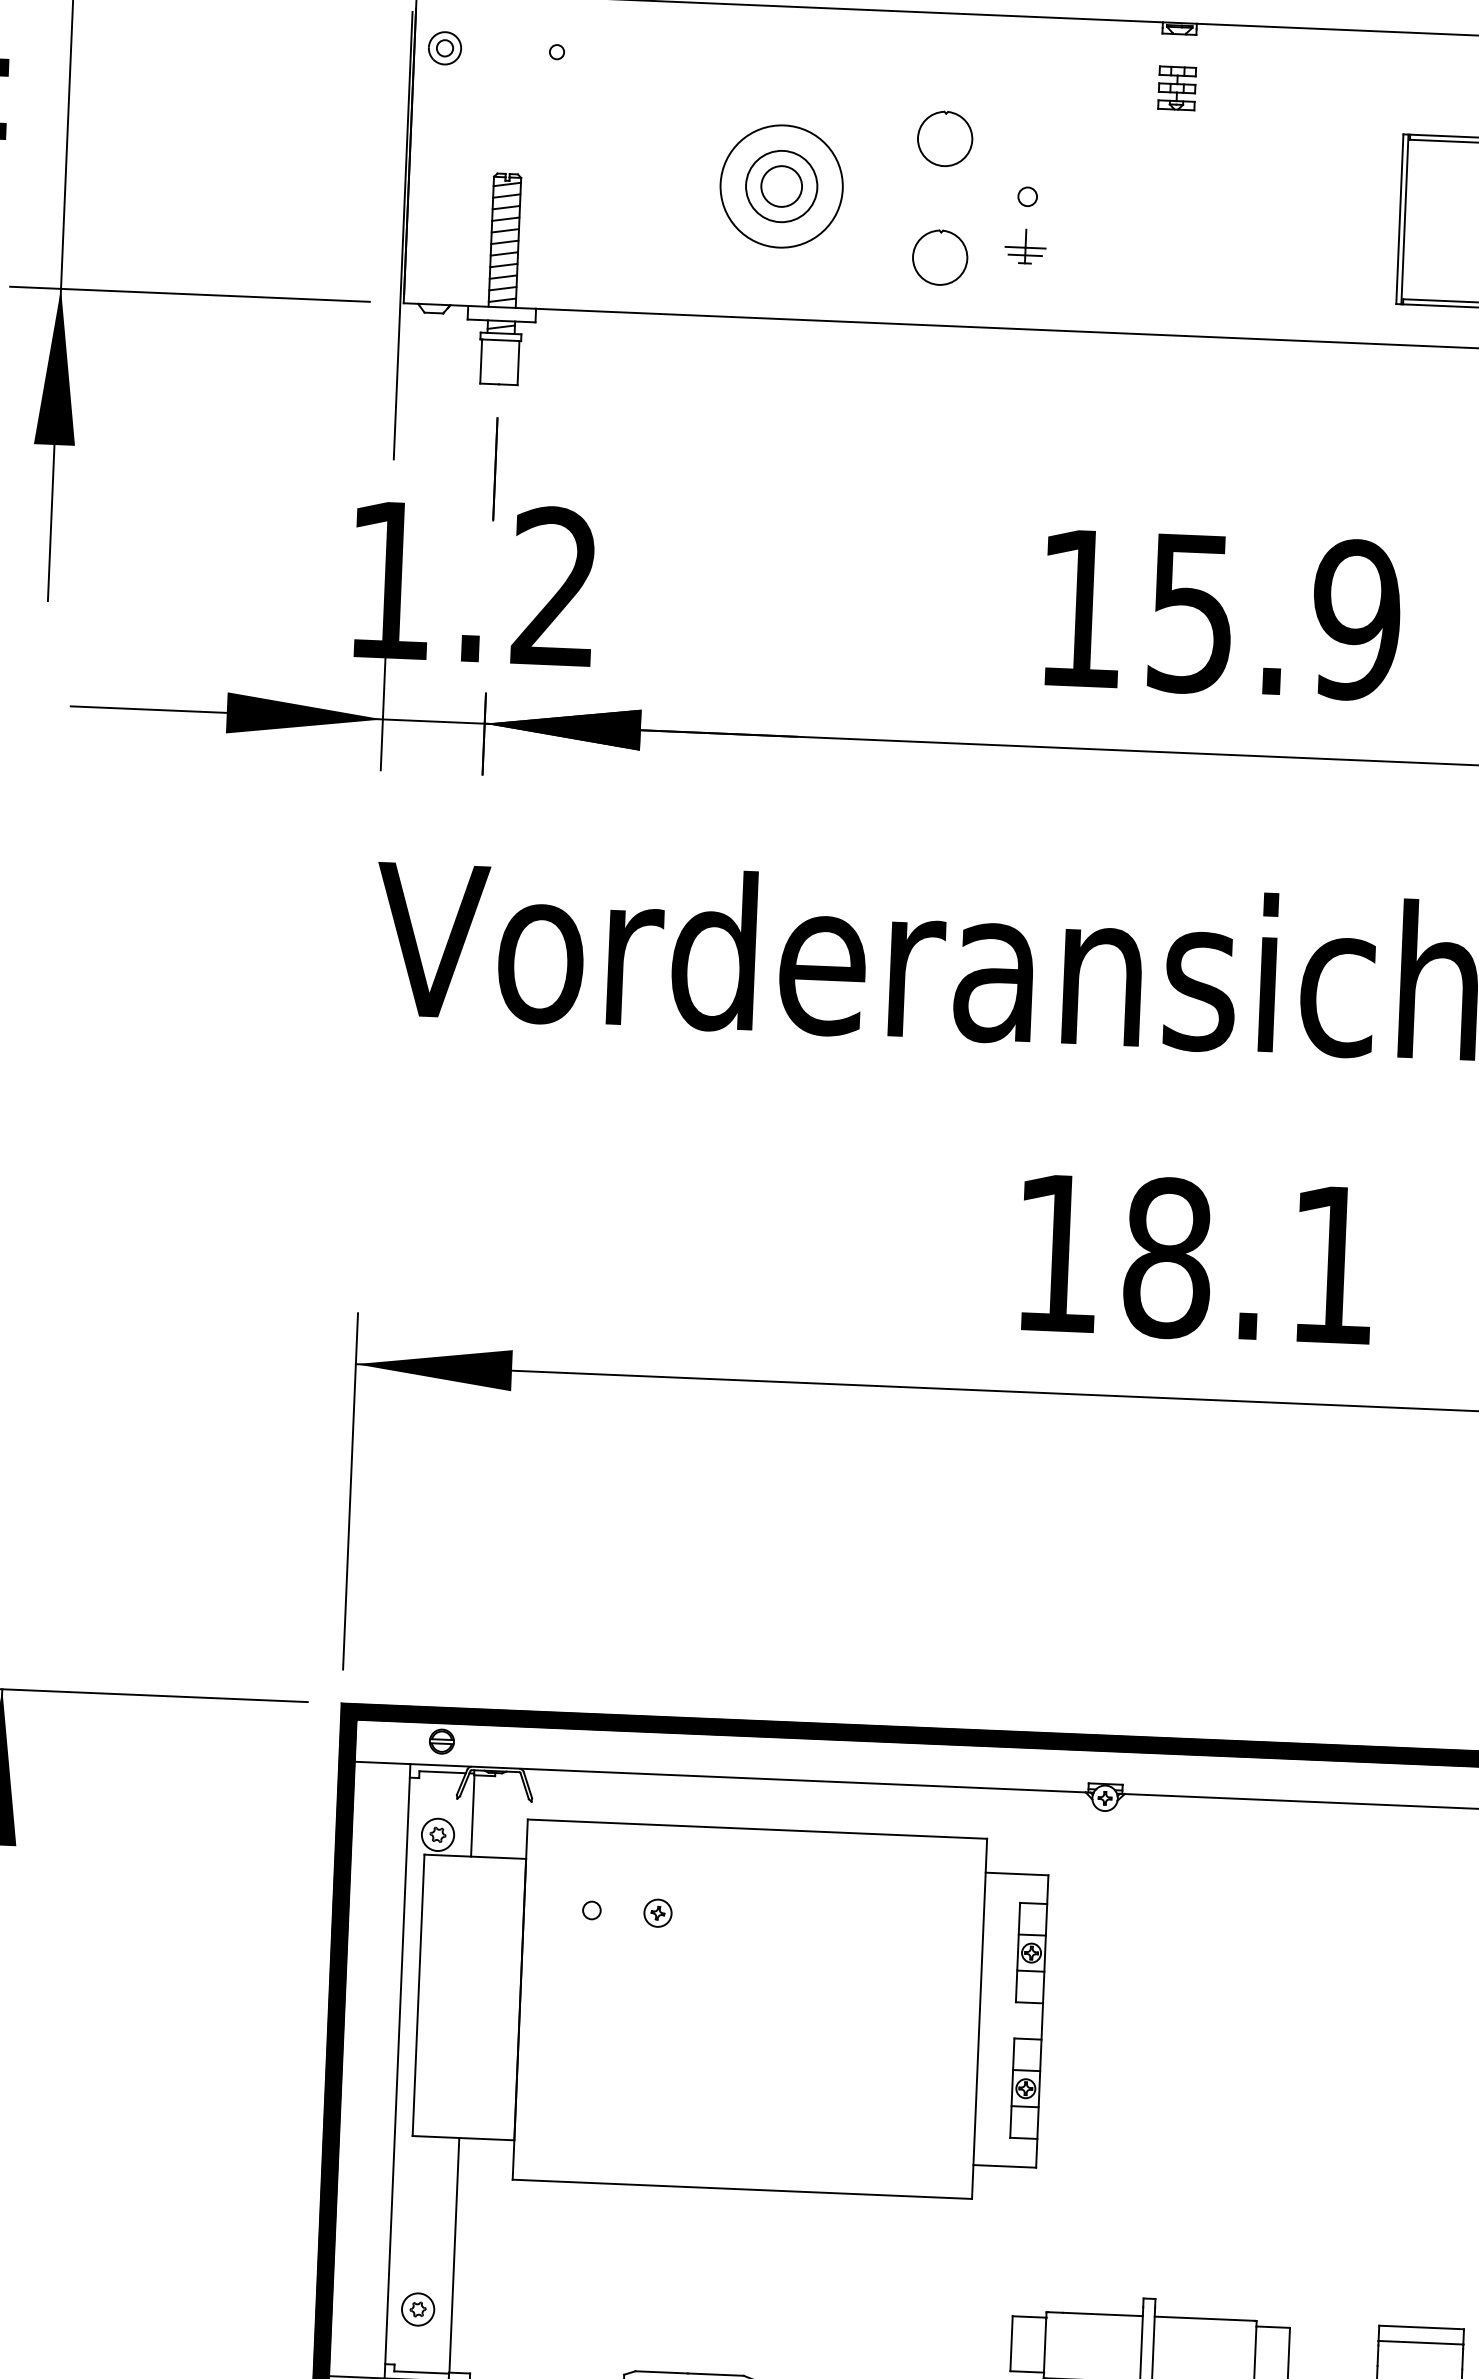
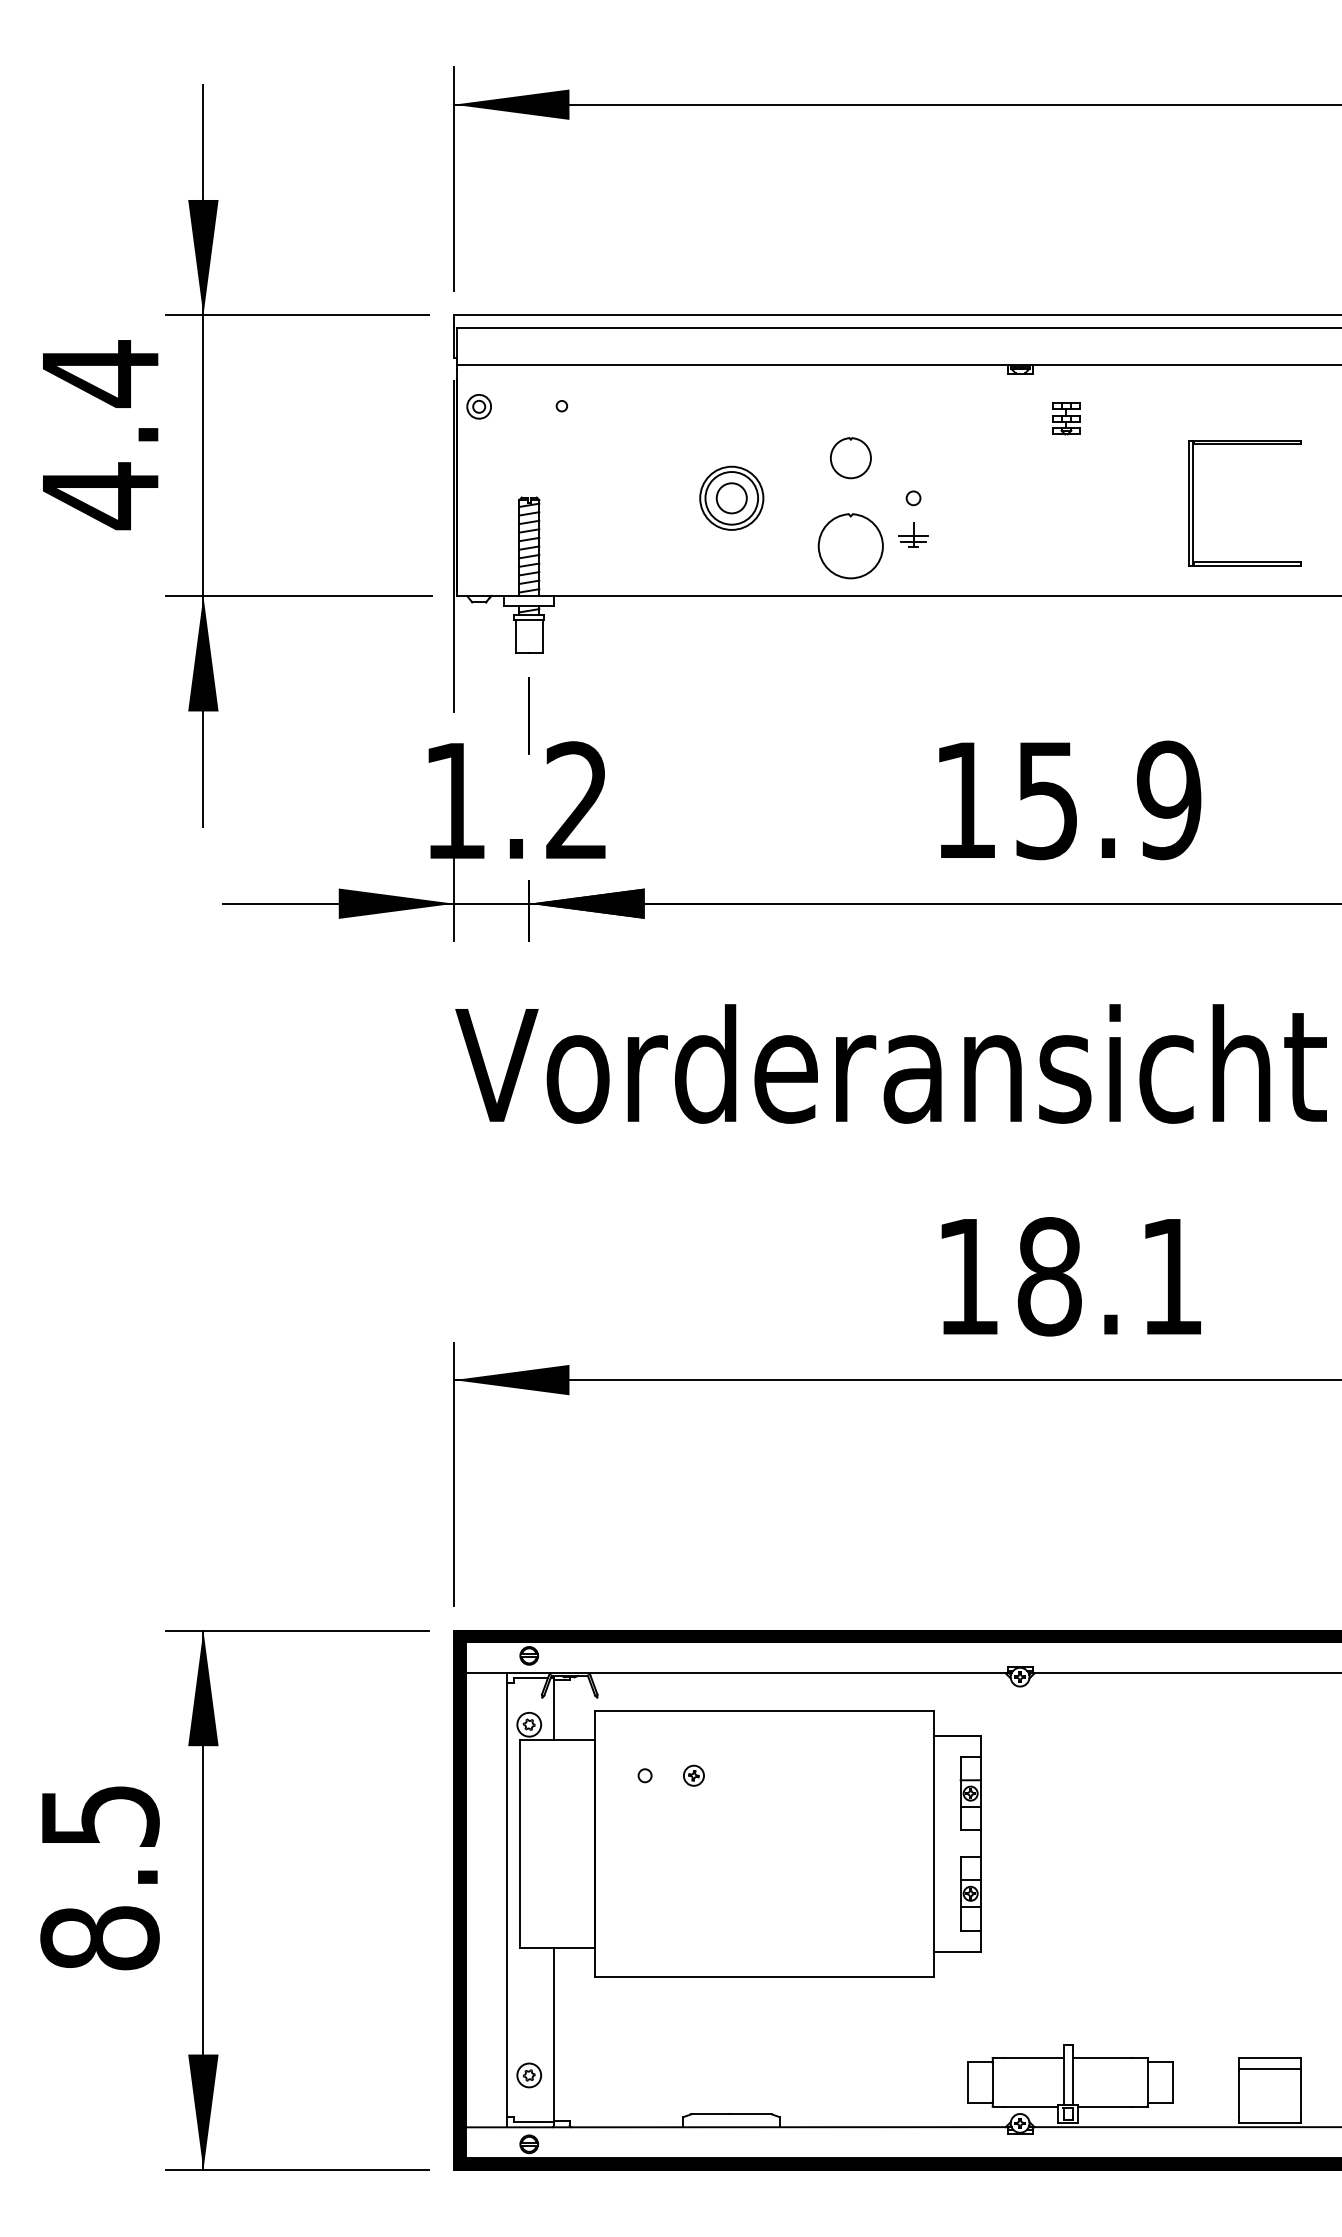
part: (1177, 88) -> (1066, 418), moved
circle: (781, 186) -> (731, 498), size x0.7
part: (939, 257) -> (850, 545), size x1.6

